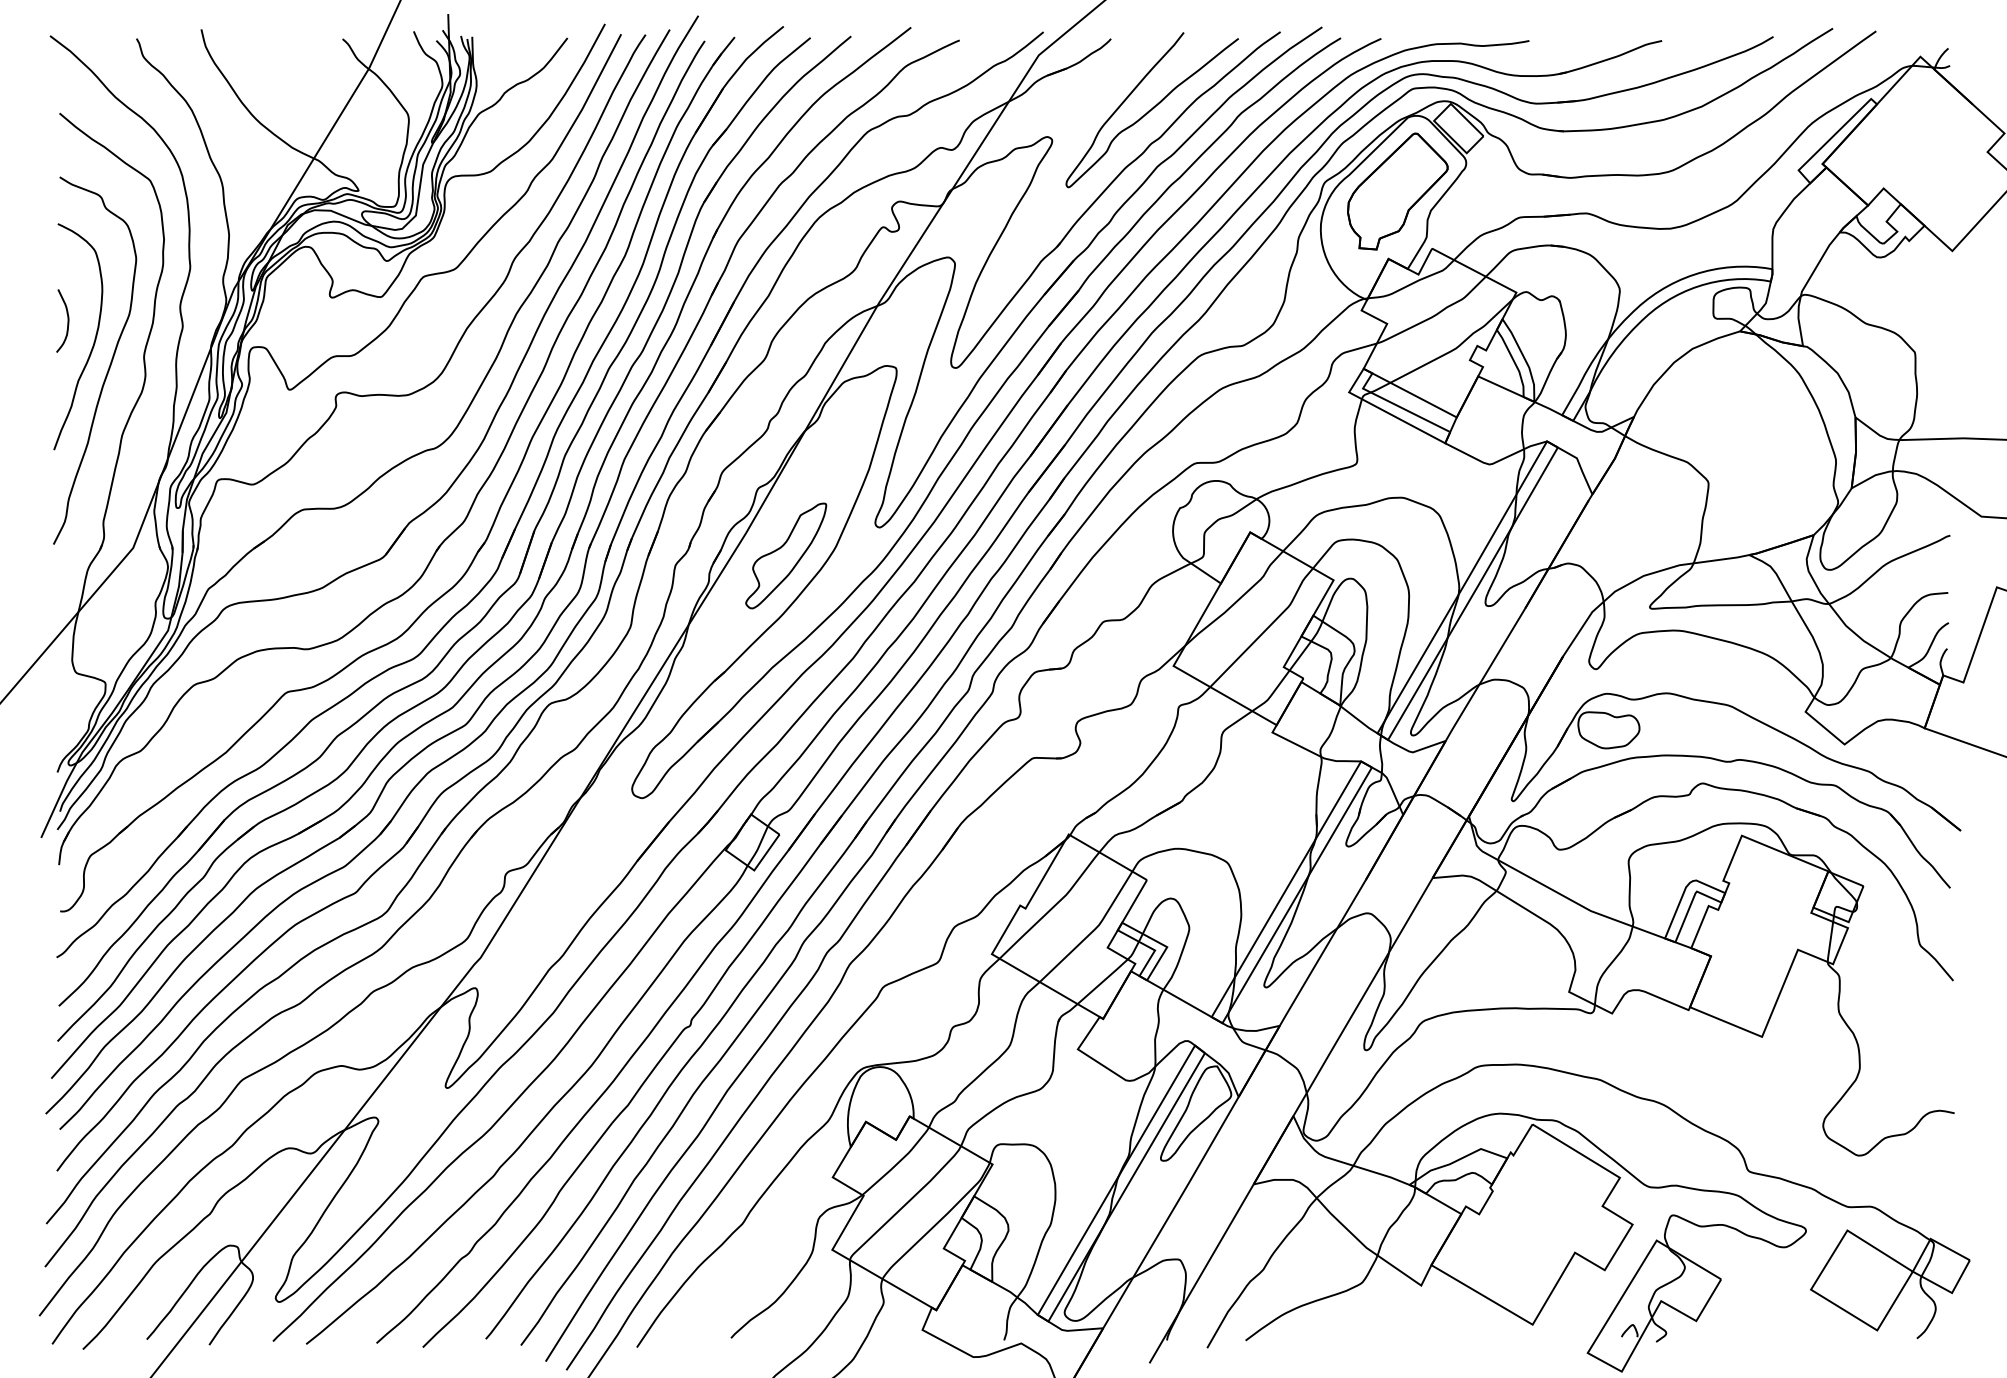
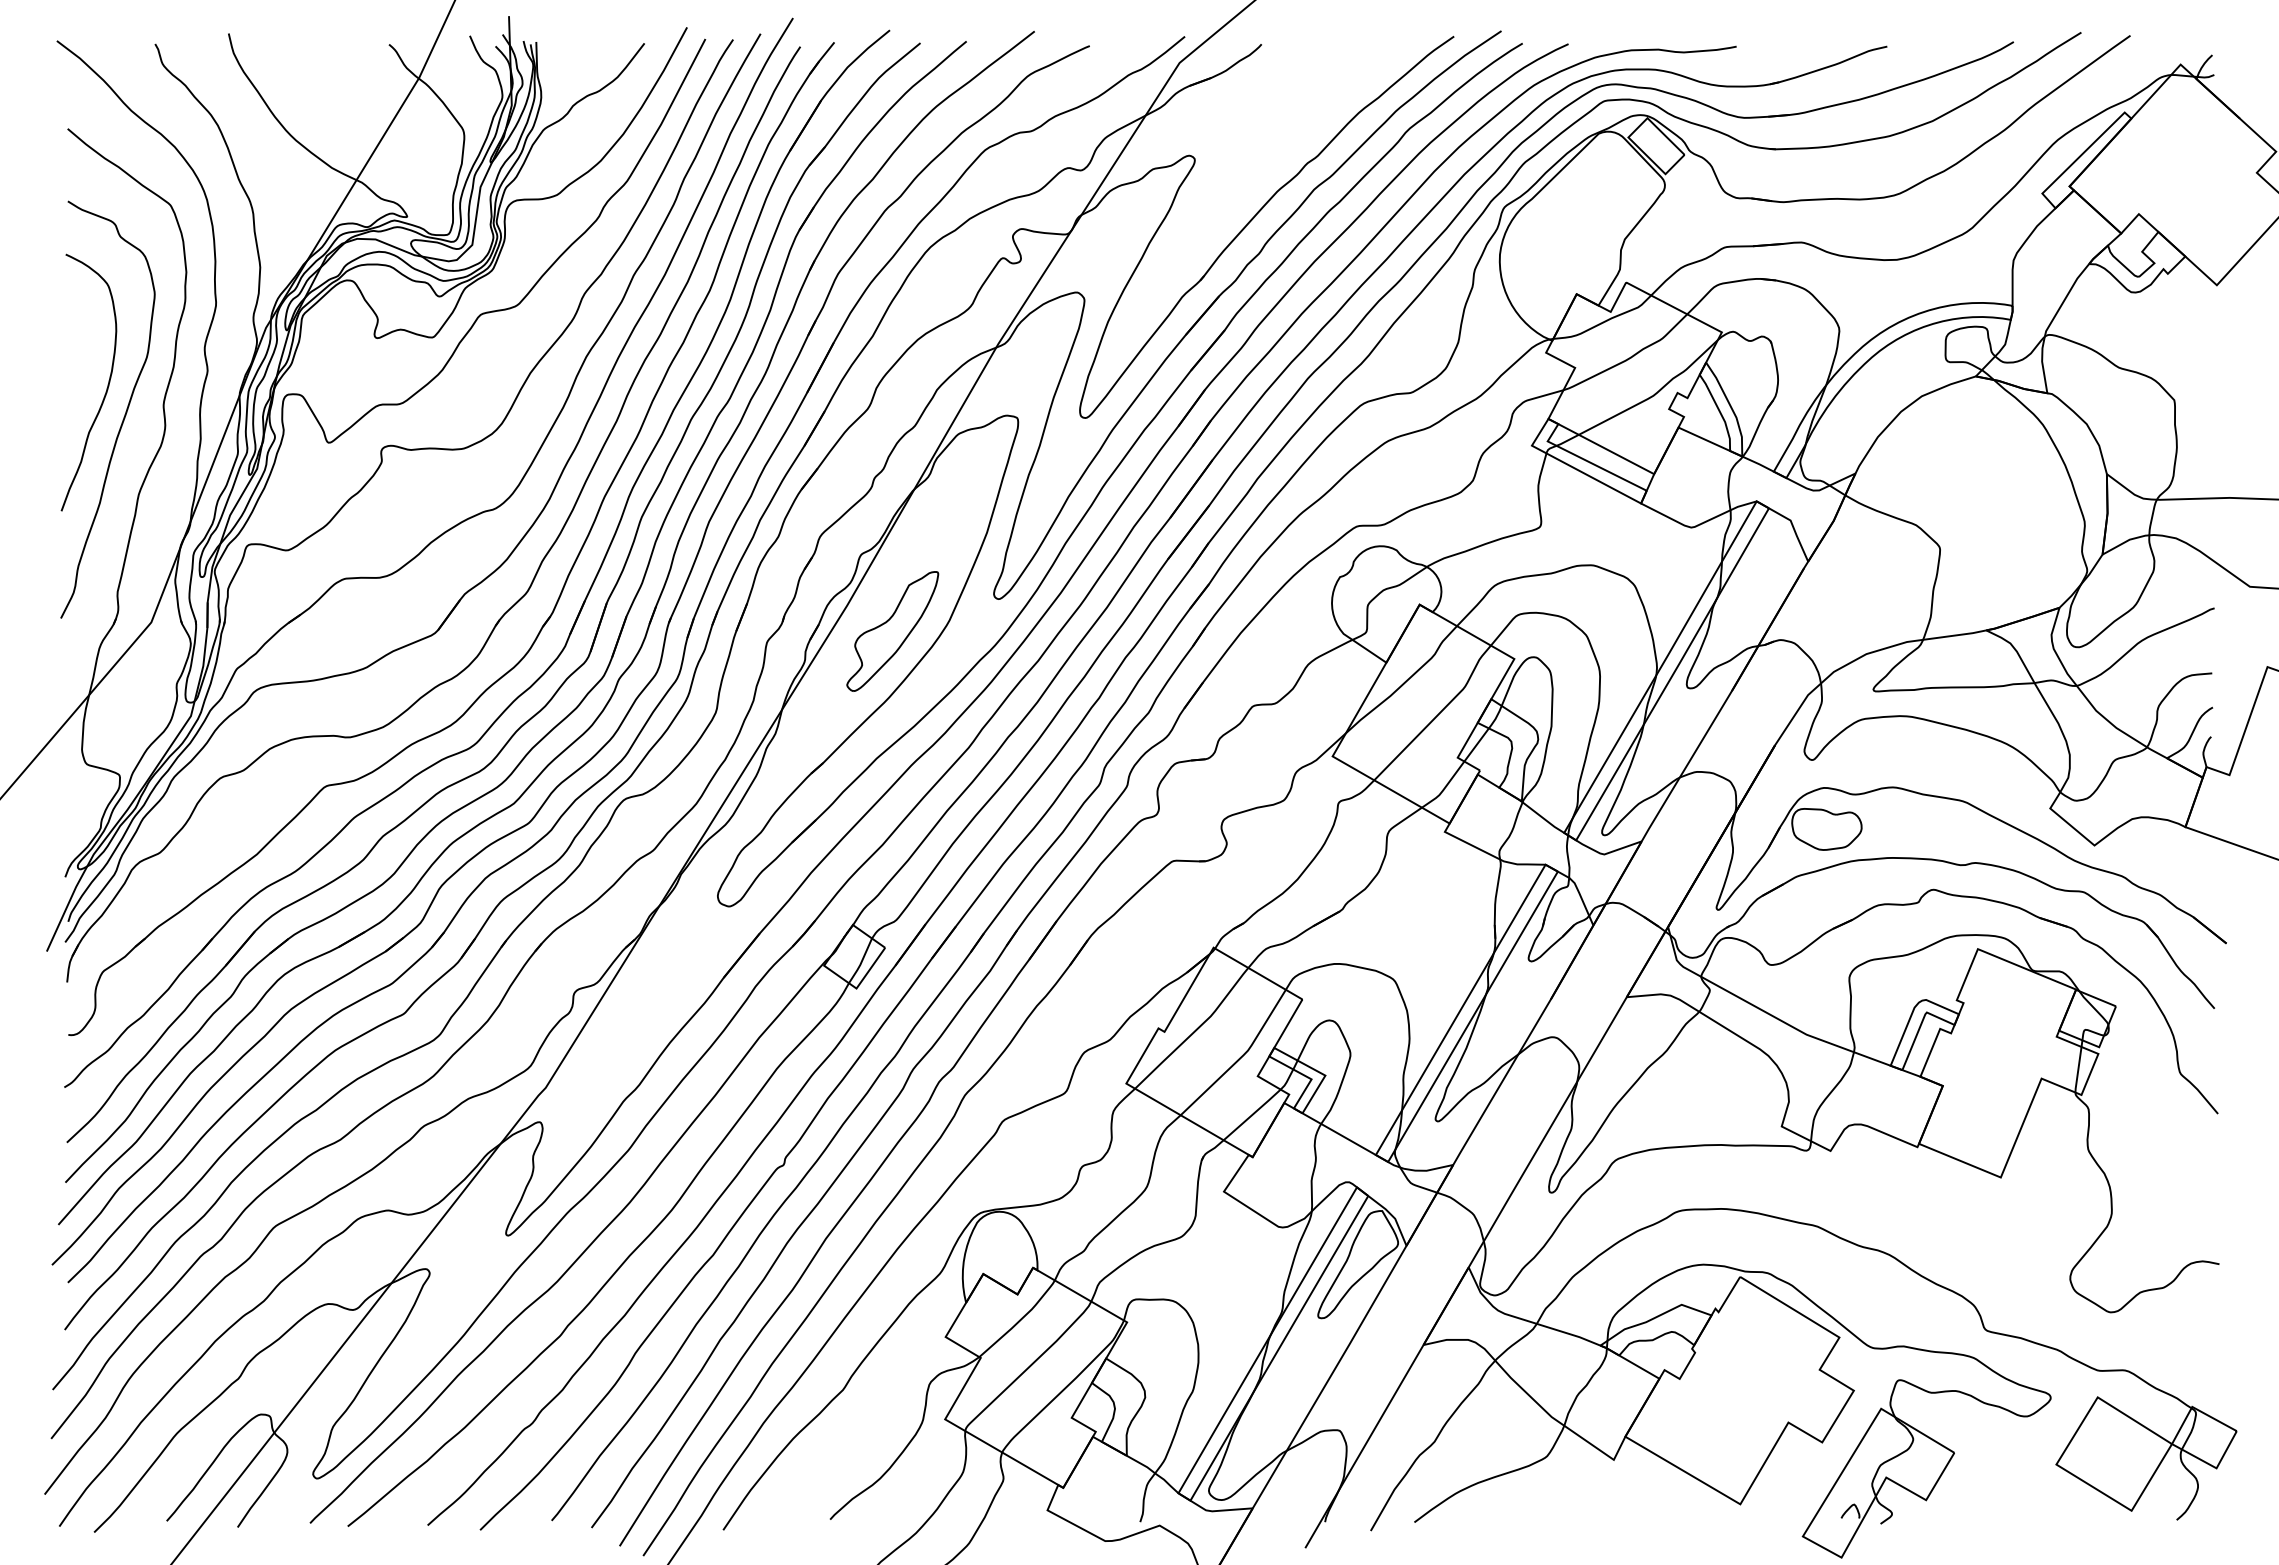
curve: (1152, 109) -> (1308, 124), removed
part: (1397, 191) -> (1586, 217), removed
curve: (67, 321) -> (76, 365), removed

